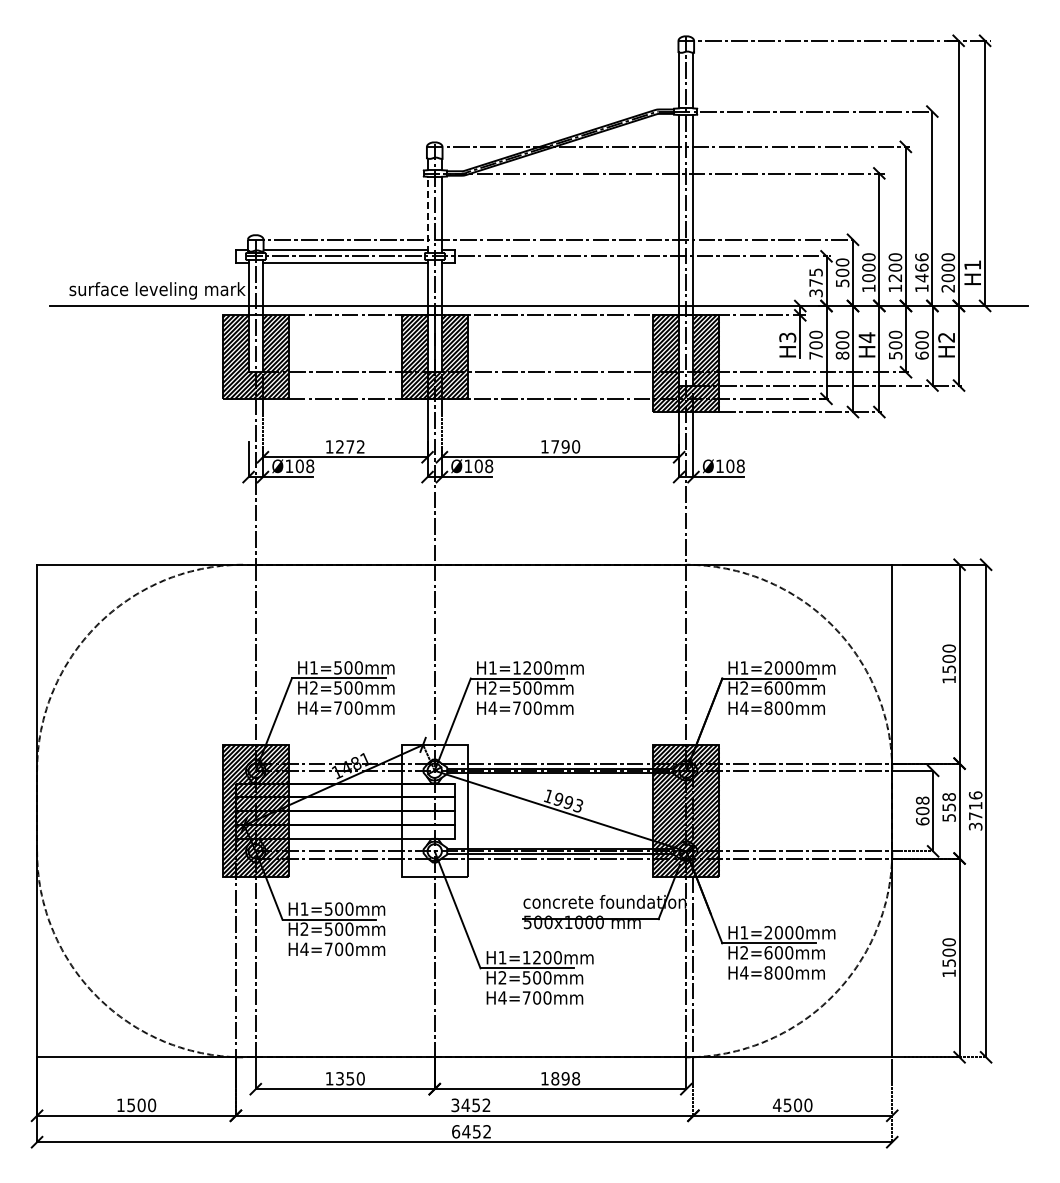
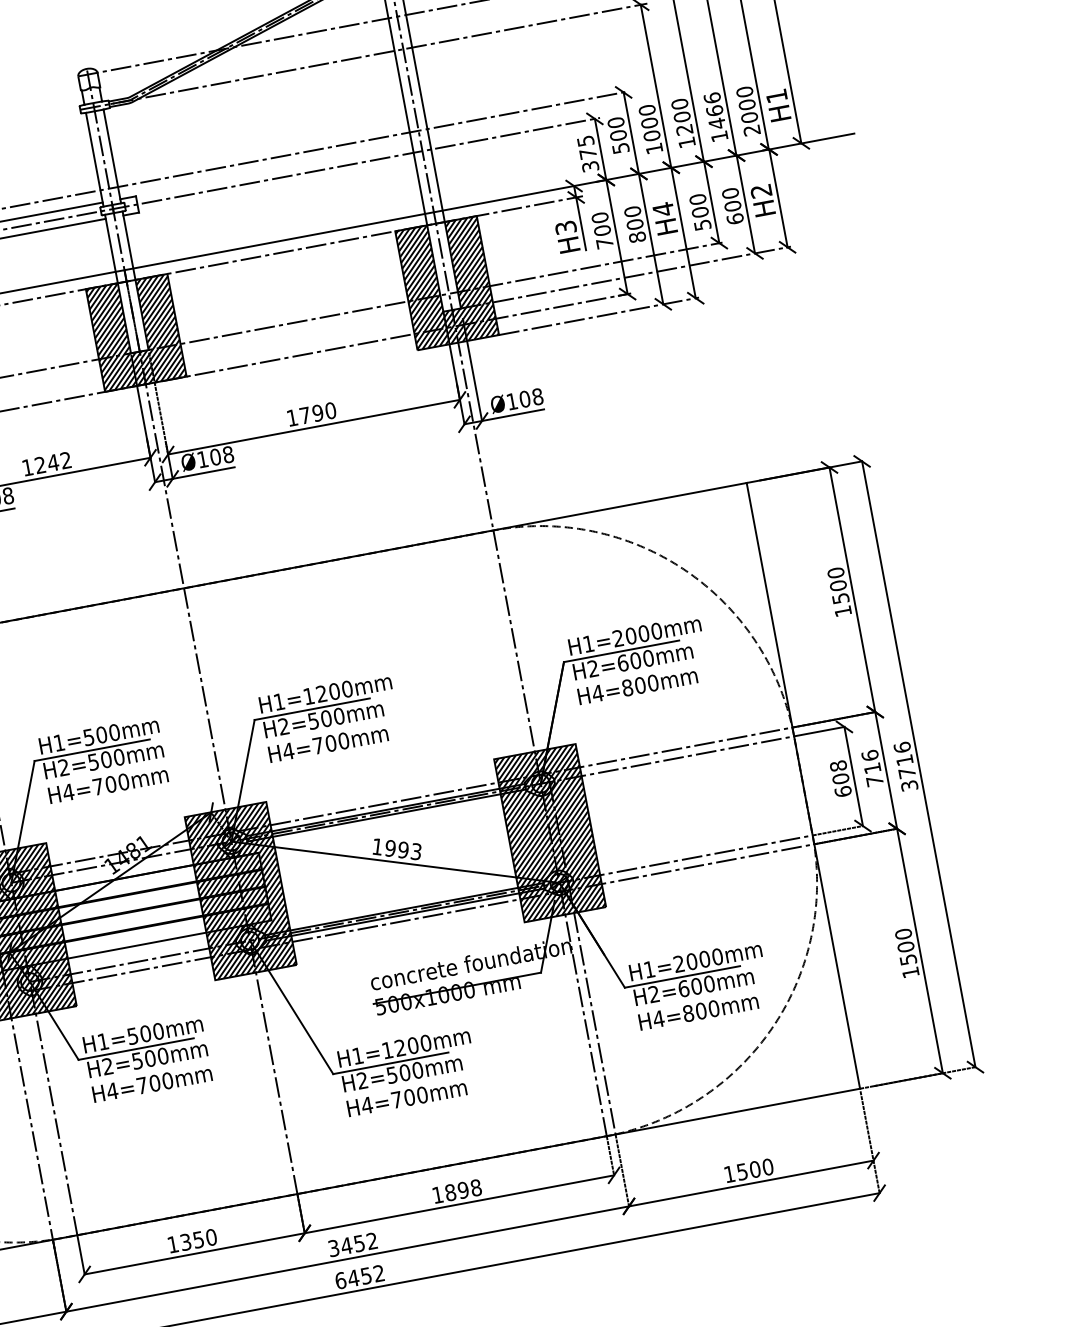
line: (427, 214) -> (94, 159), dashed -> solid
text: (350, 446) -> (53, 462), 1272 -> 1242
text: (948, 807) -> (871, 768), 558 -> 716
hatch: (434, 810) -> (240, 890), added
text: (776, 1104) -> (728, 1173), 4500 -> 1500

